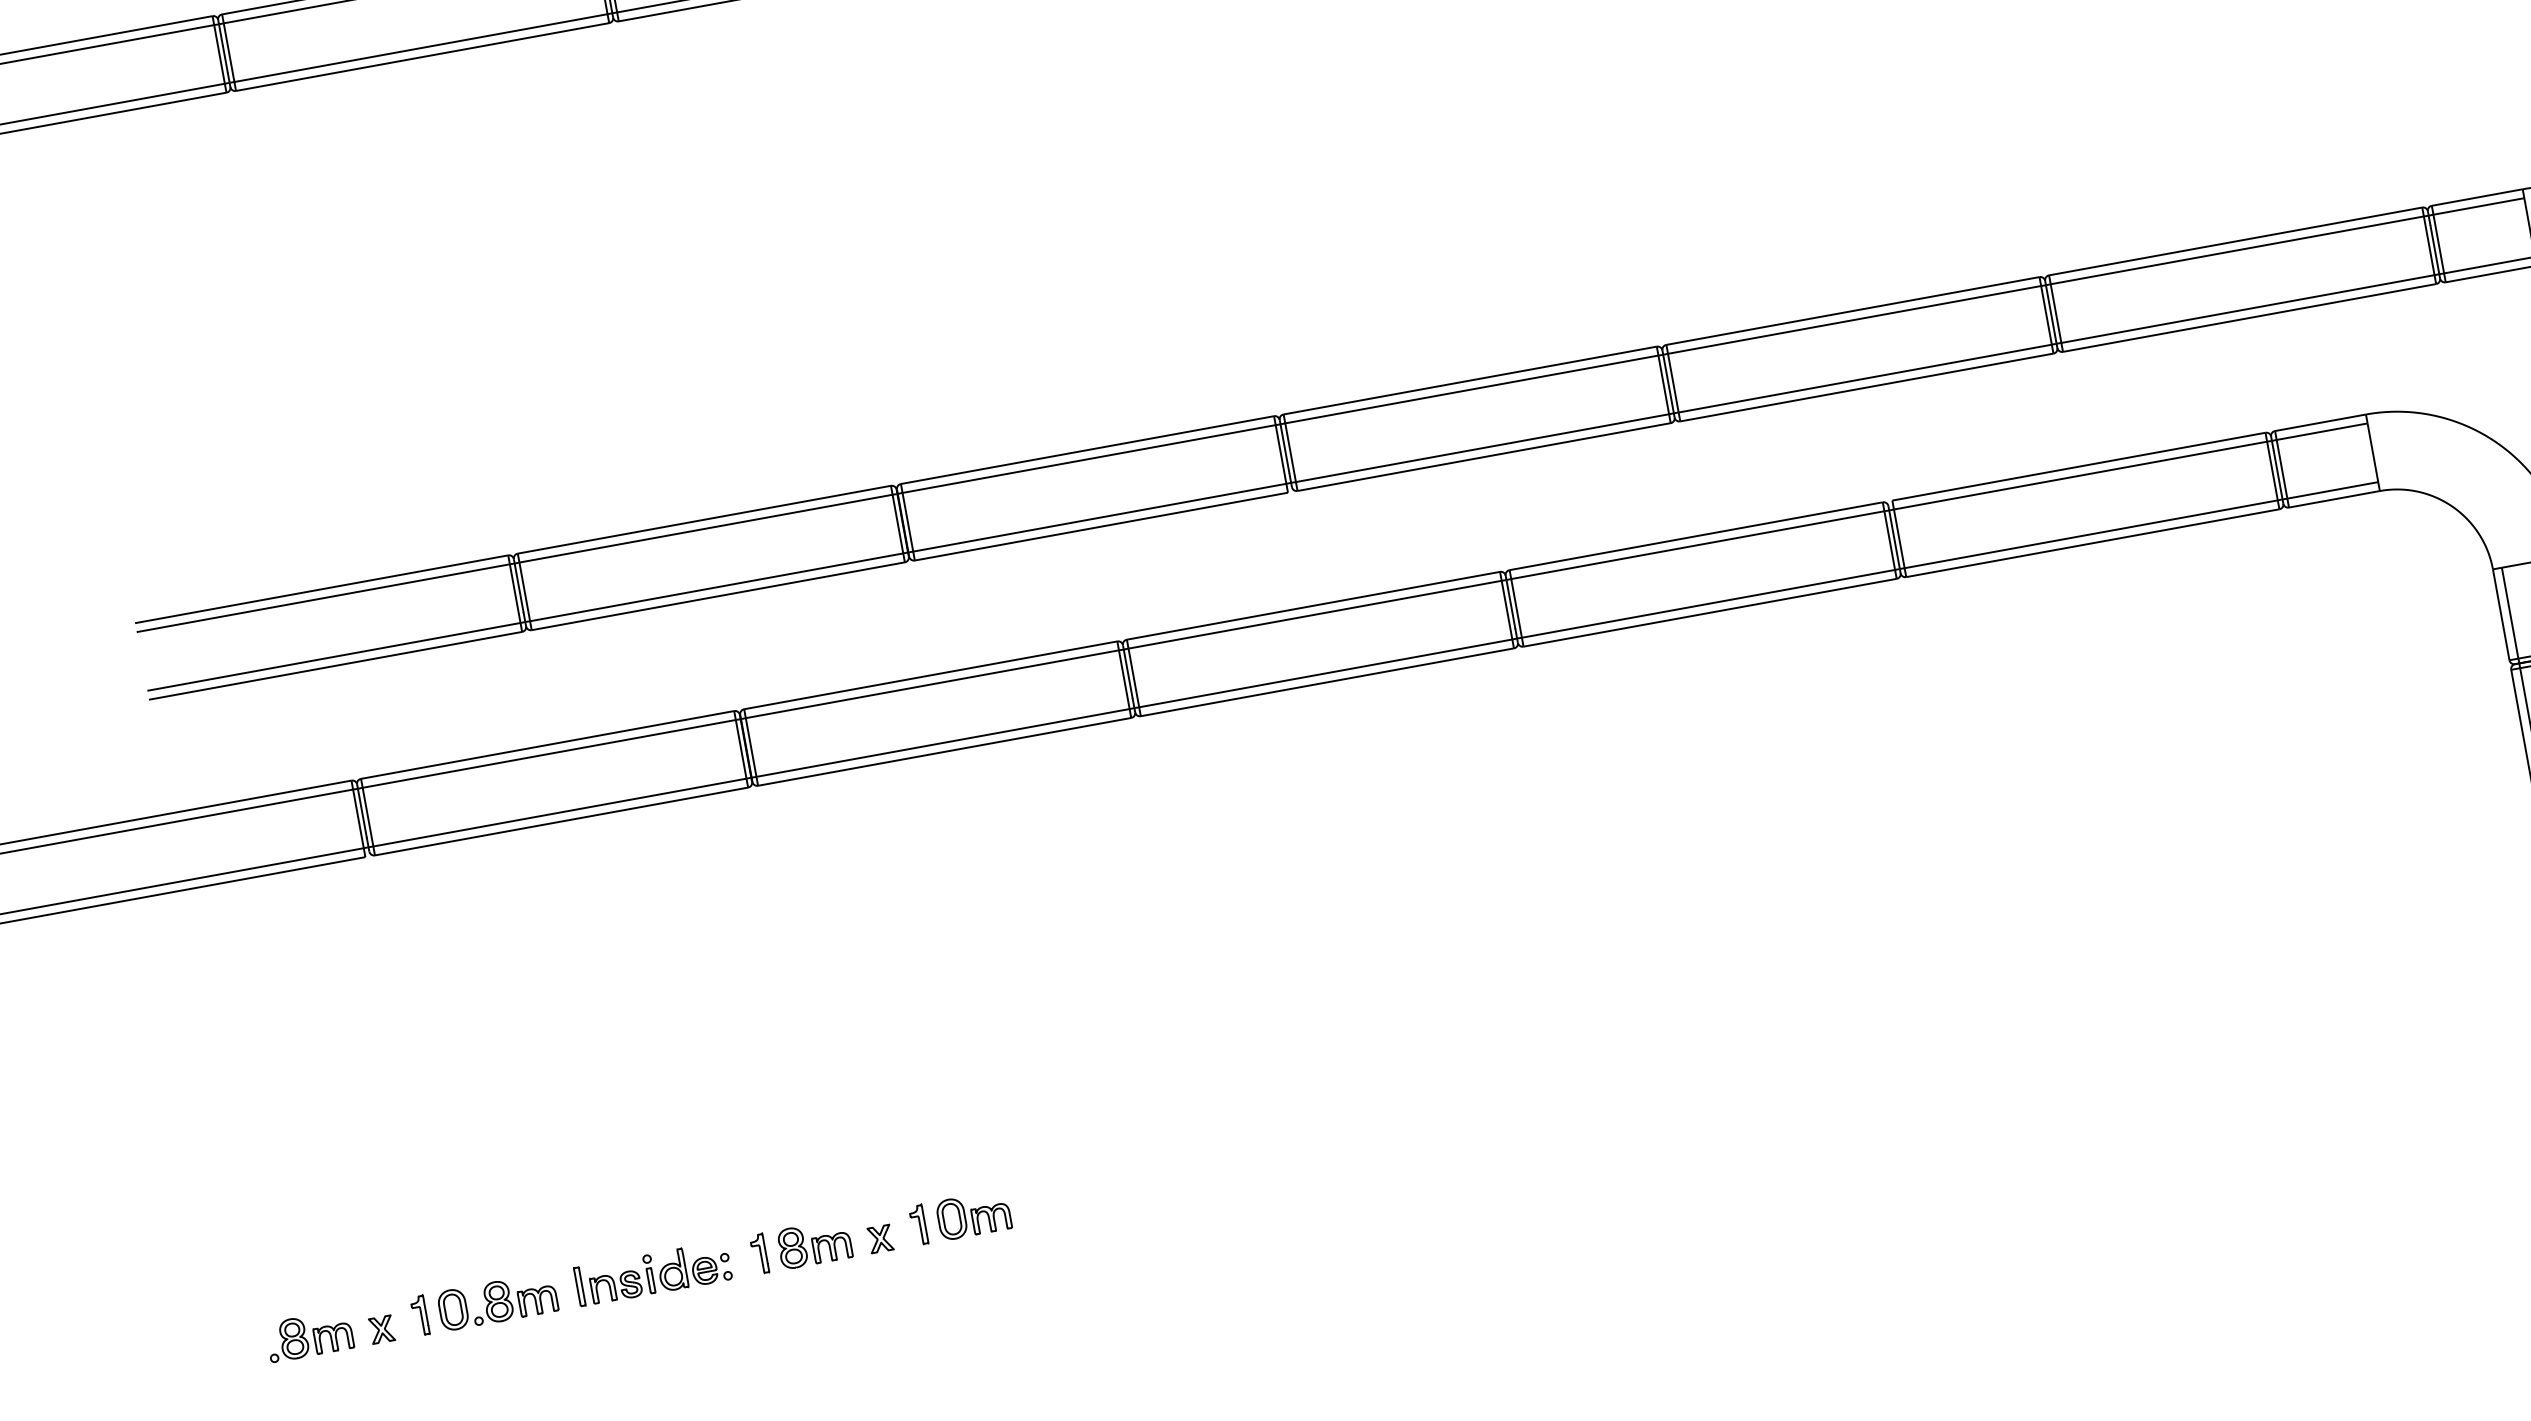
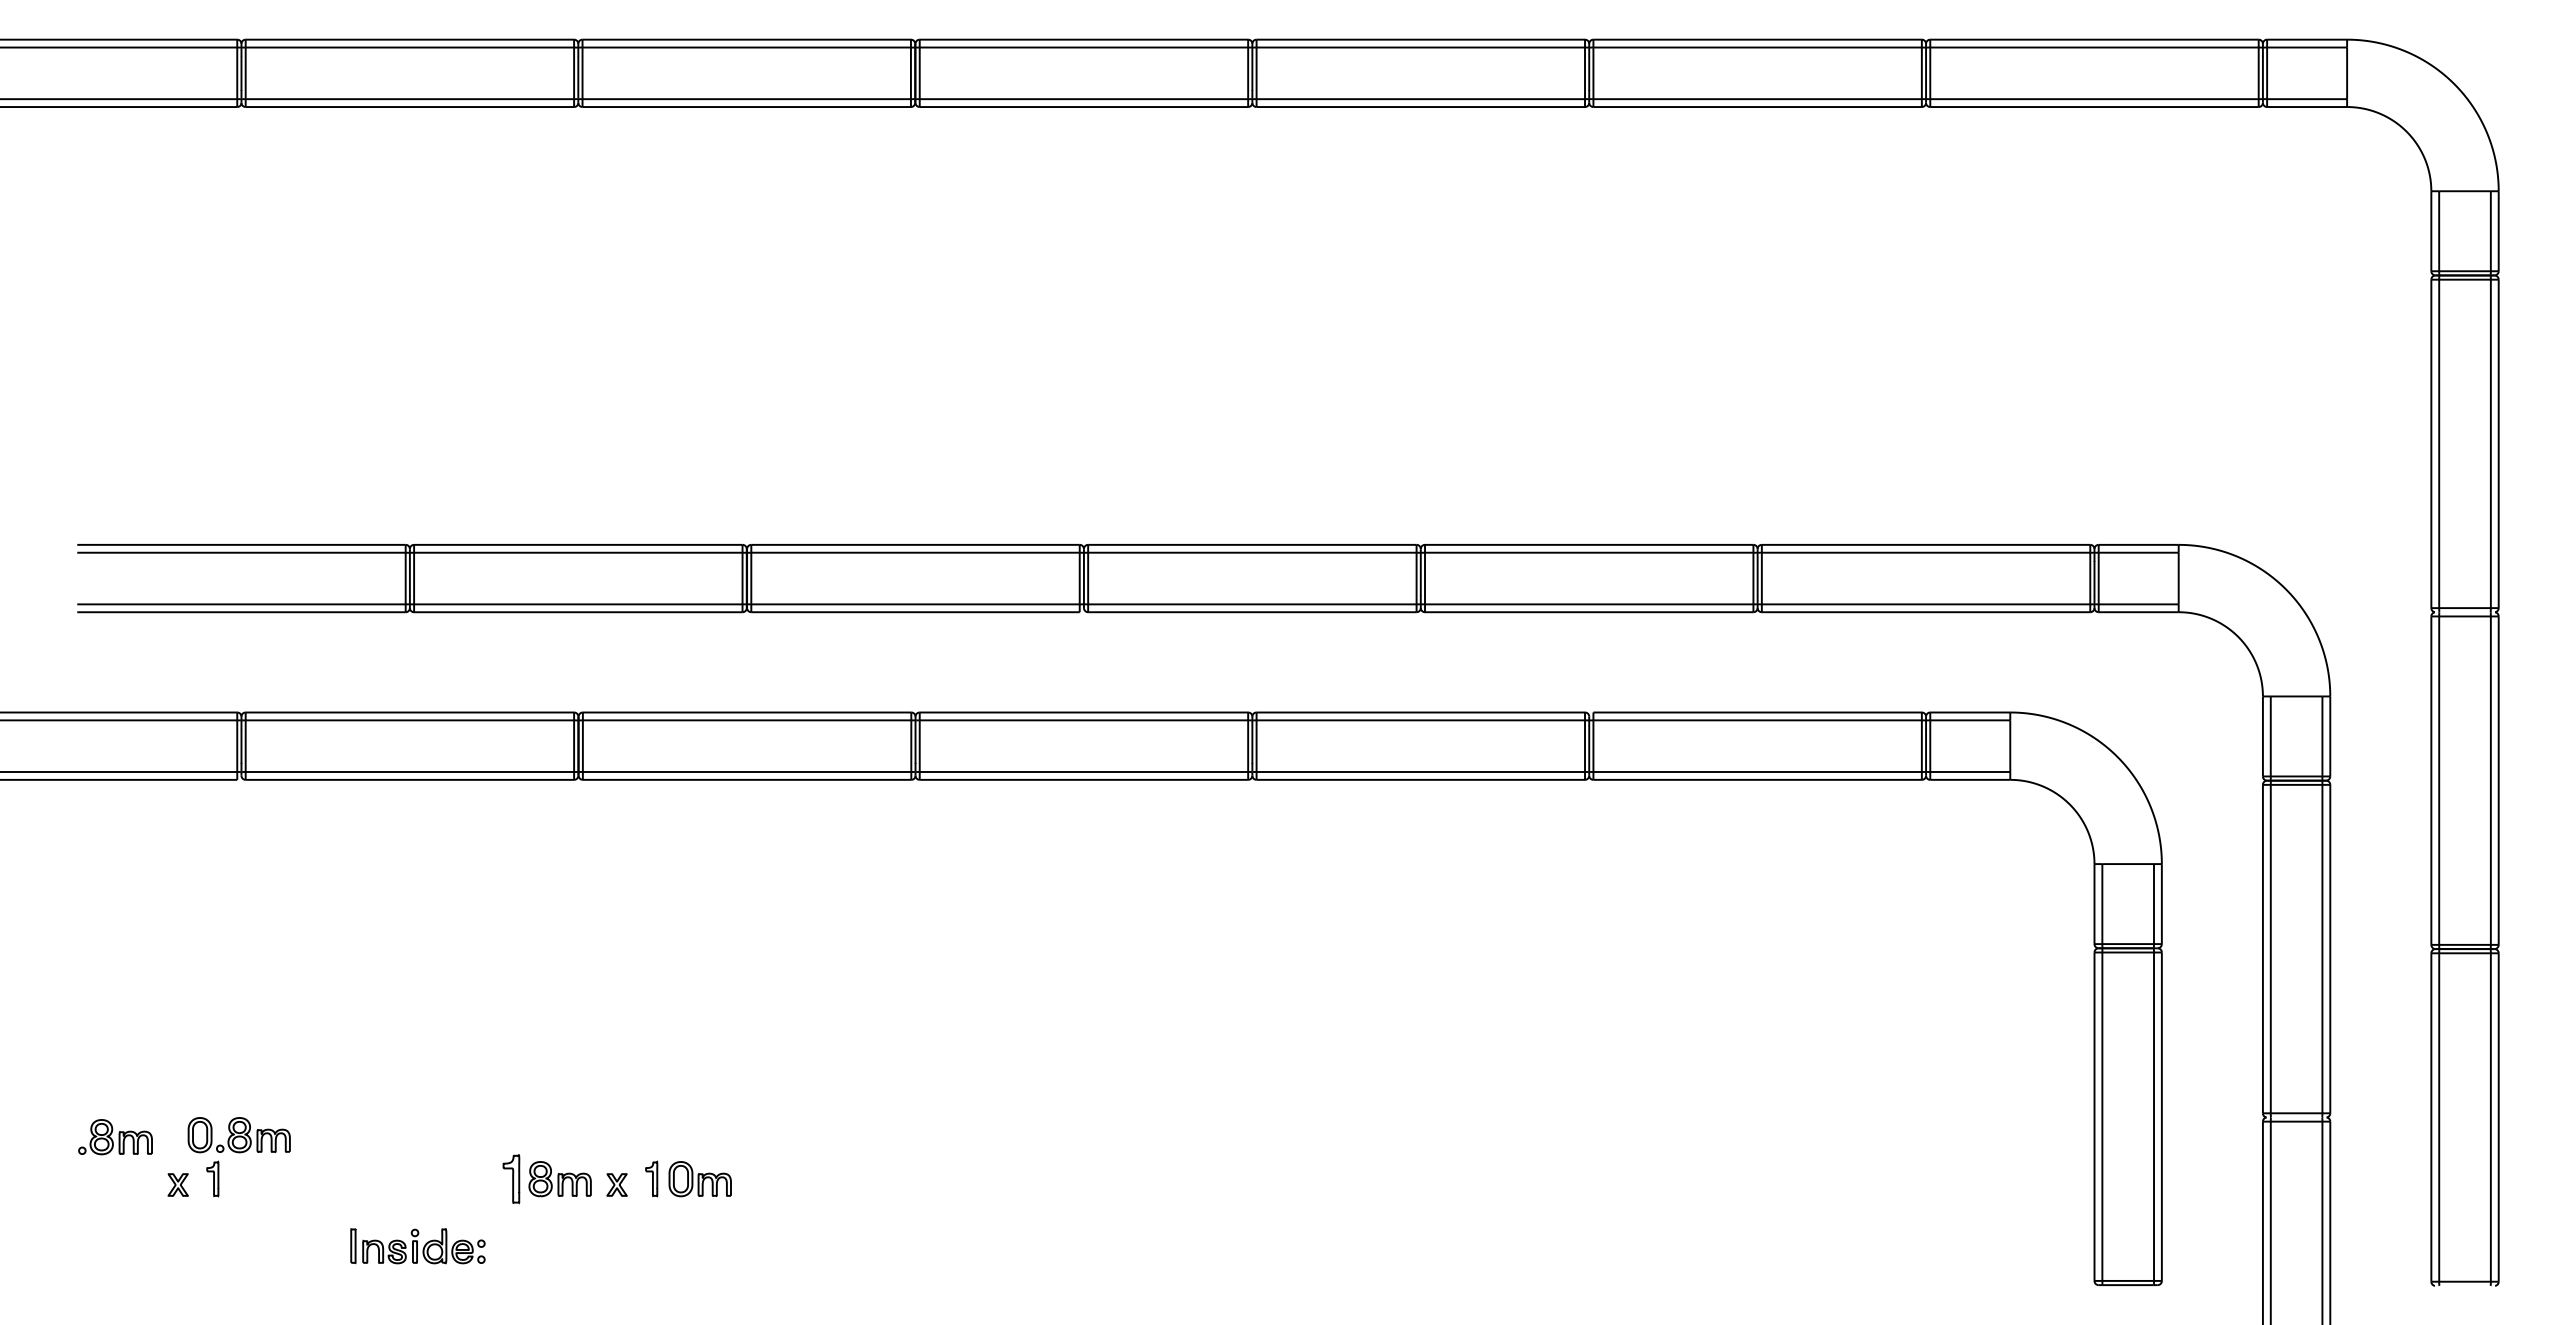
part: (759, 1253) -> (511, 1178), size x1.4
part: (652, 1274) -> (417, 1246), moved
part: (497, 1302) -> (238, 1135), moved
part: (309, 1336) -> (115, 1137), moved

